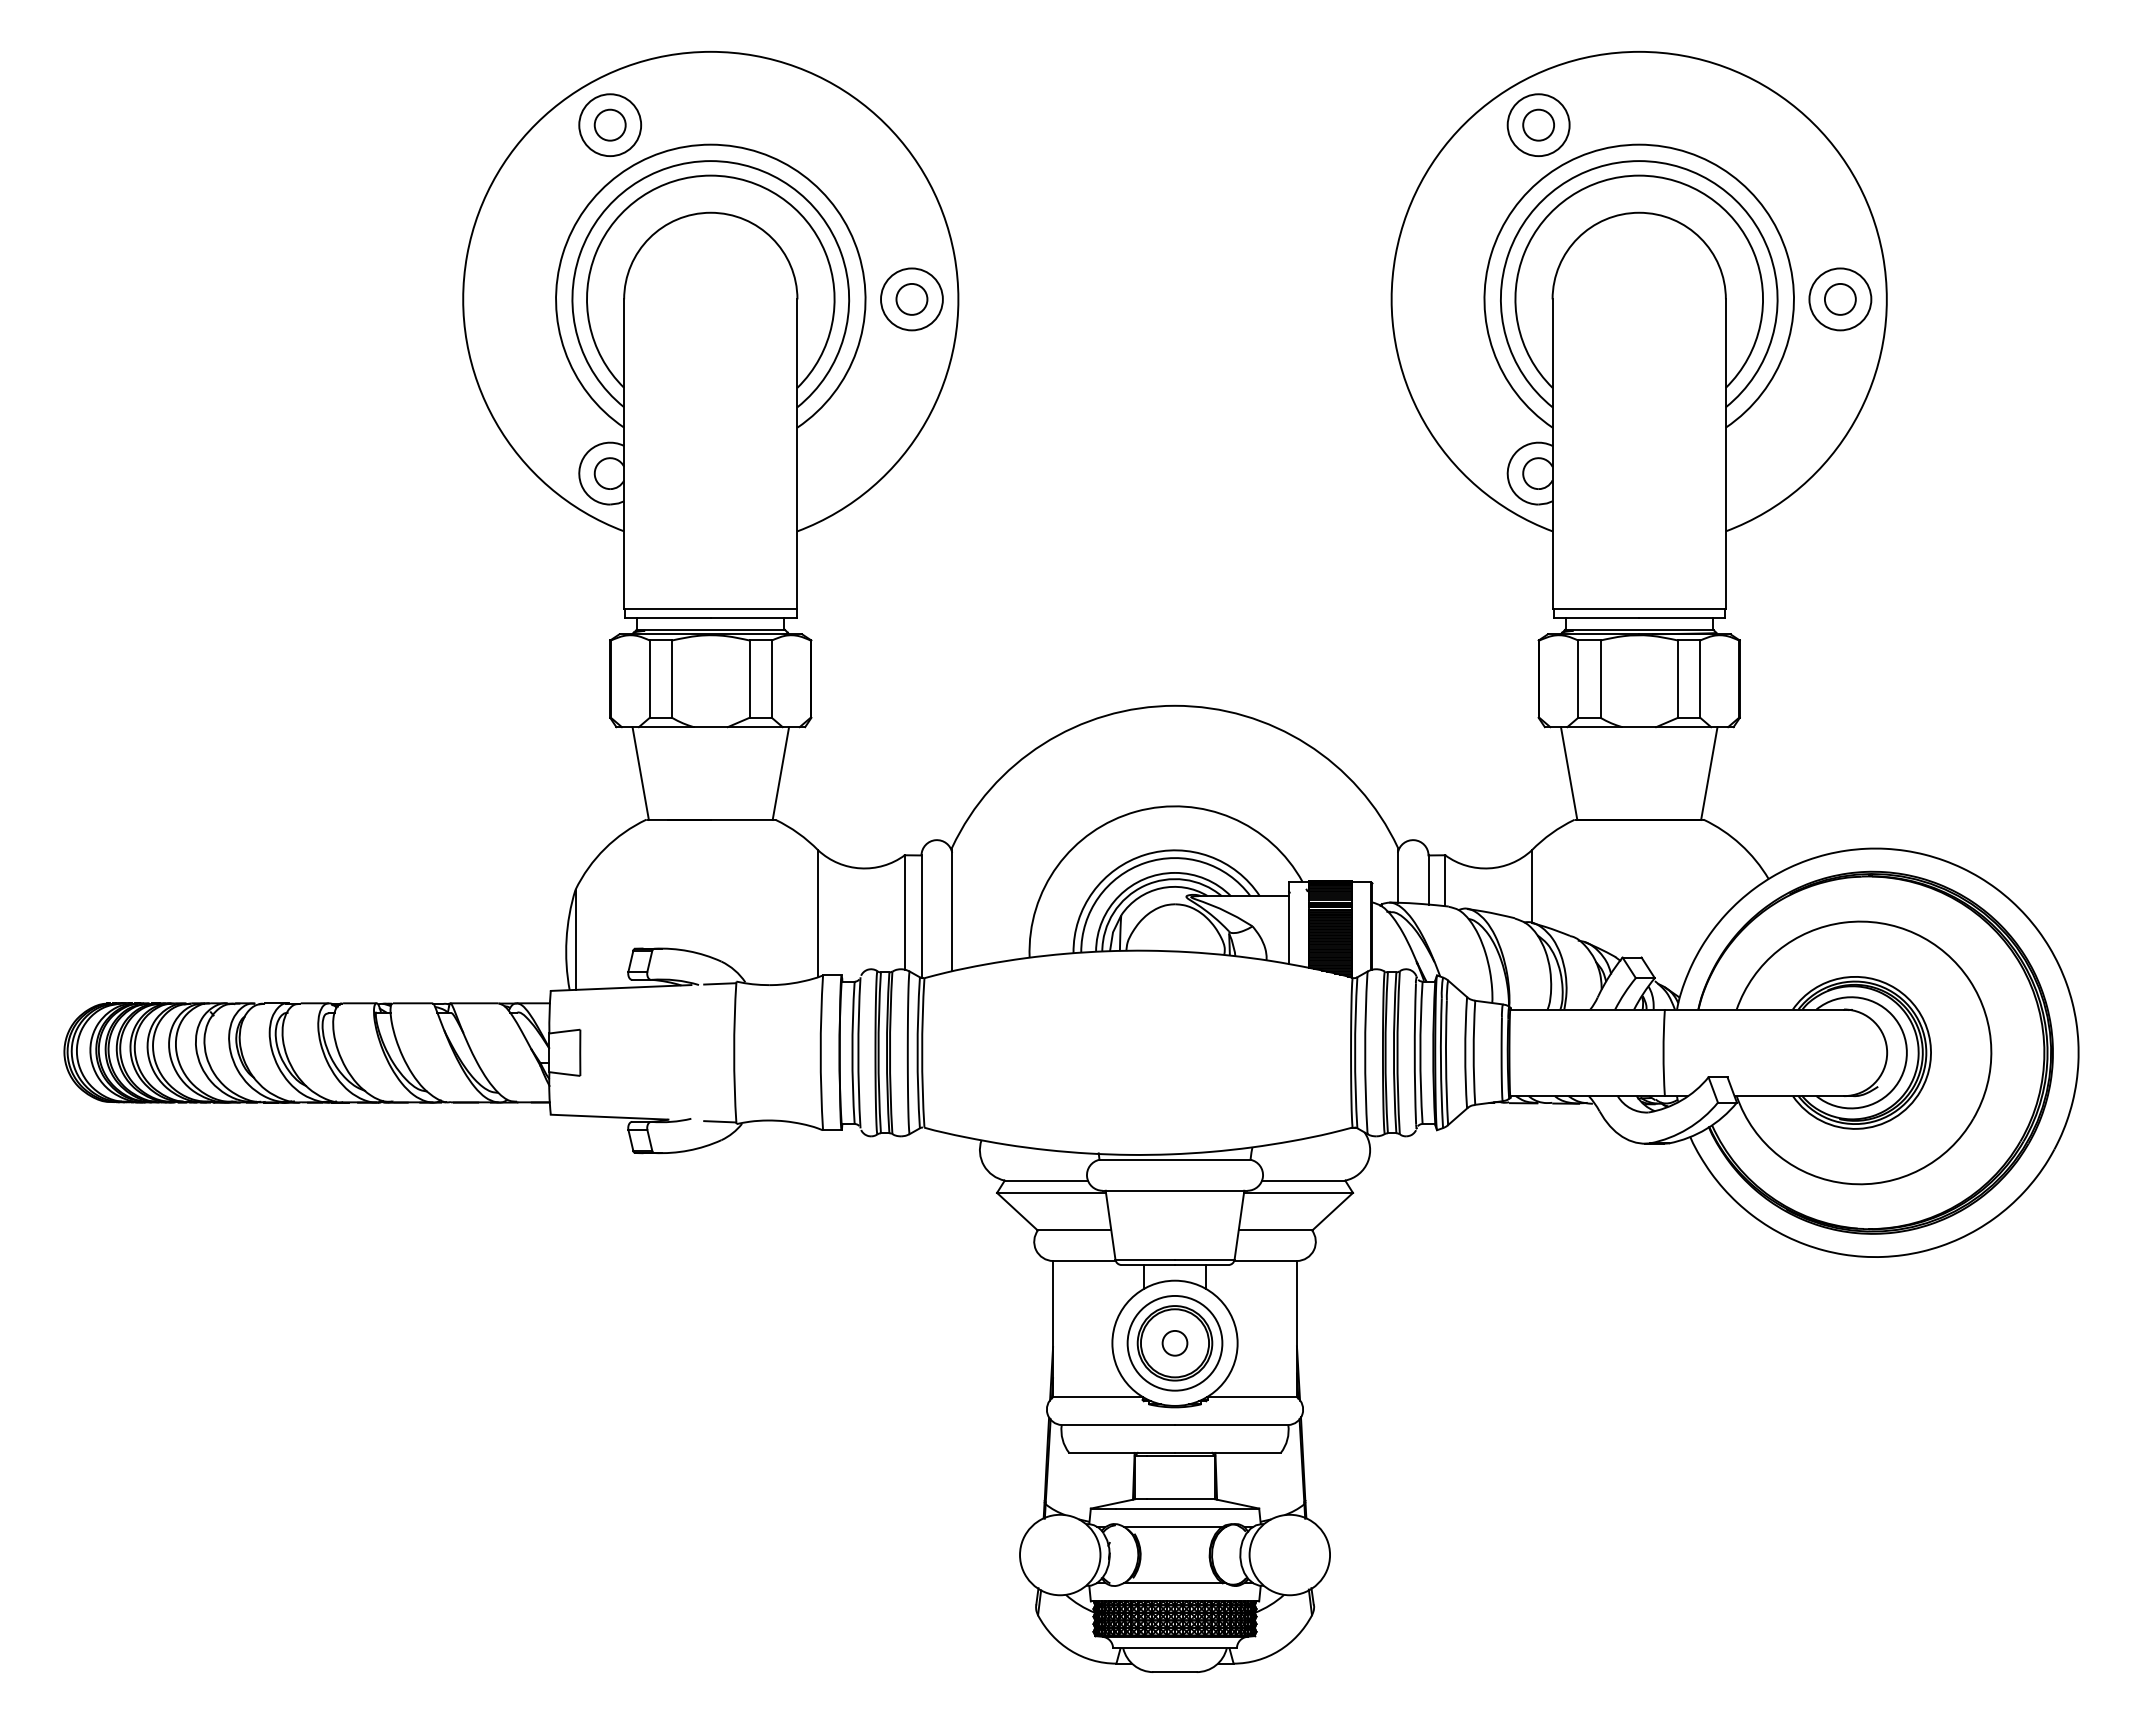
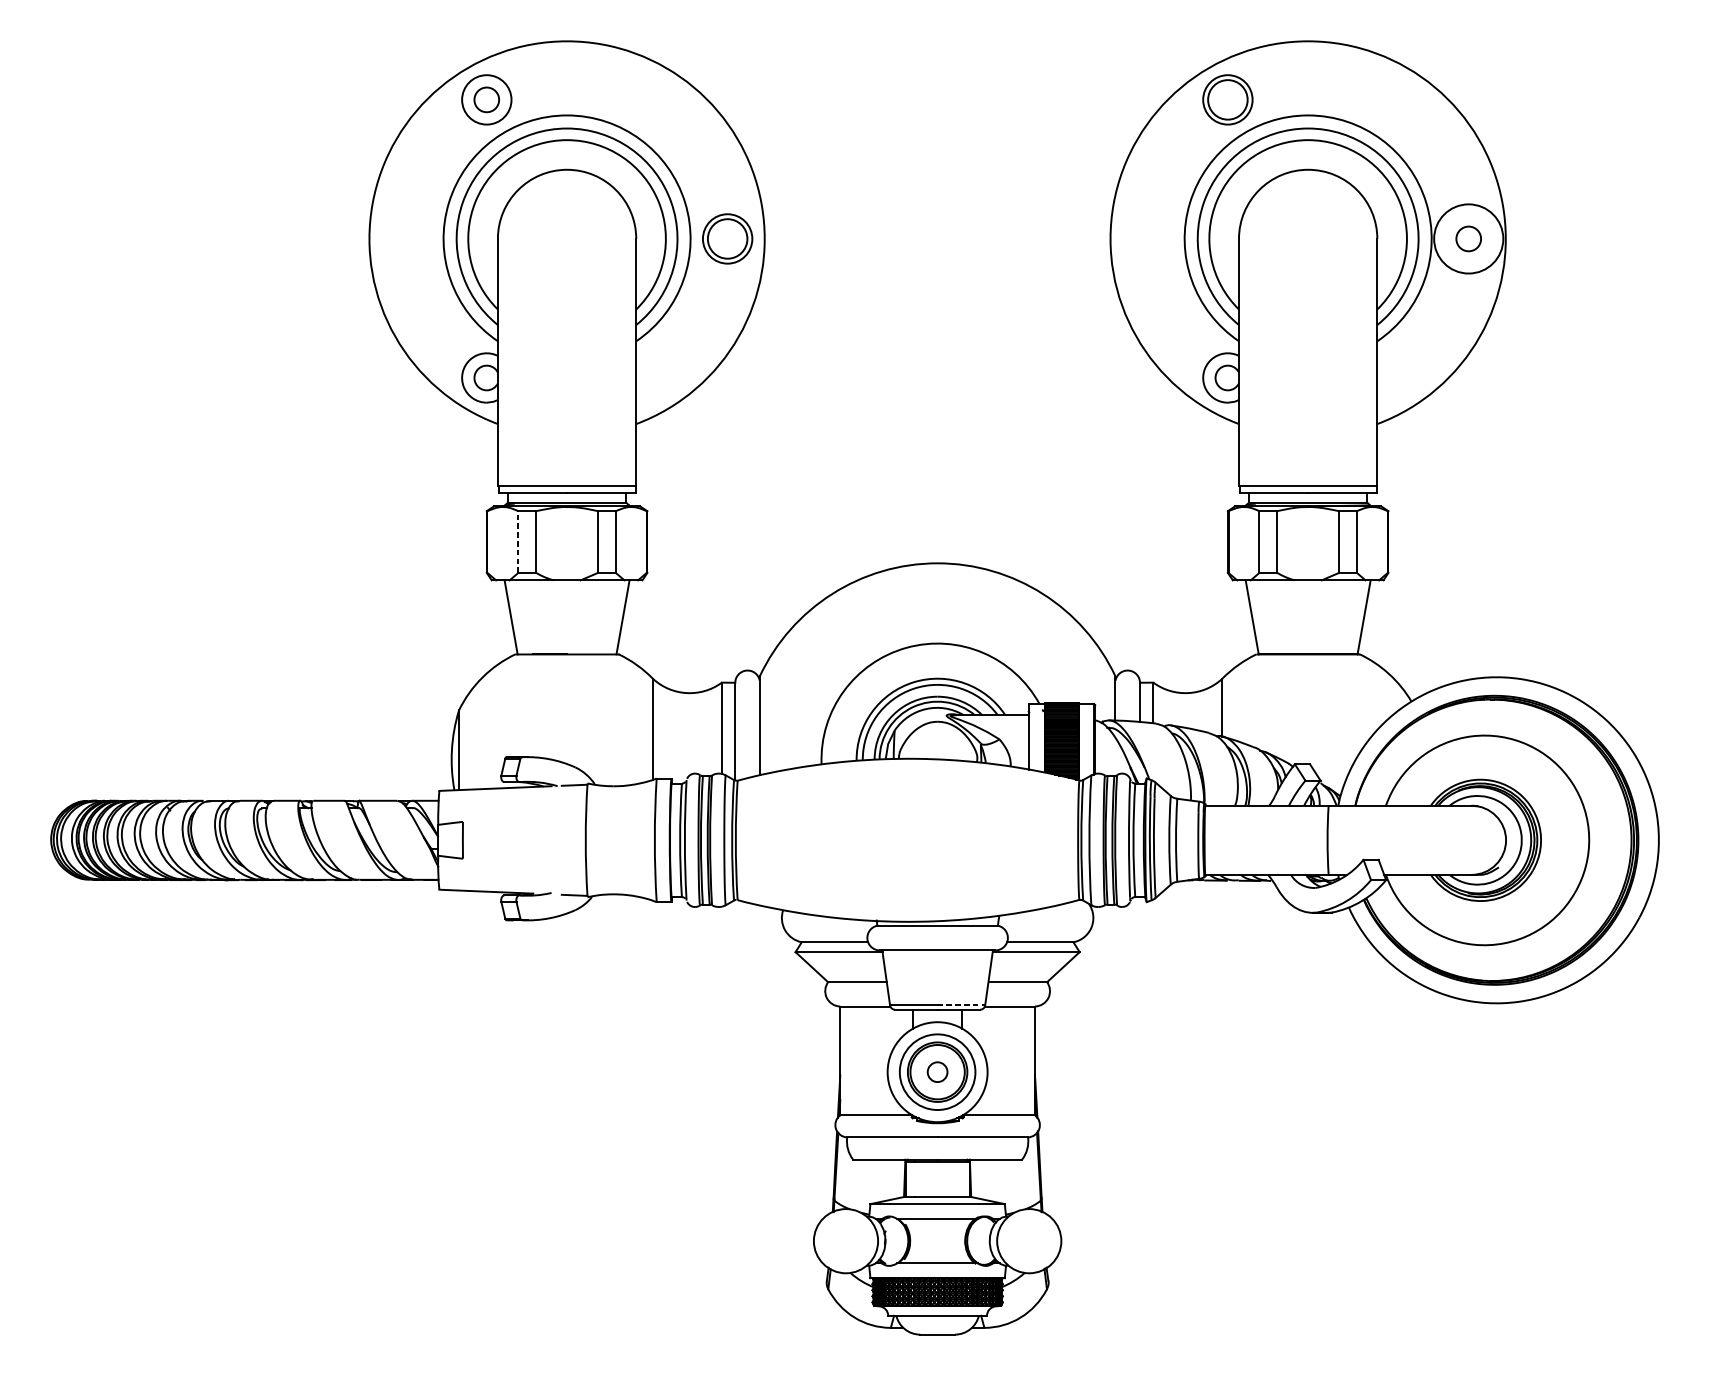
circle: (1538, 124) -> (1227, 99), size x1.6
circle: (911, 298) -> (727, 238), size x1.6
circle: (1840, 299) -> (1468, 239), size x1.4
line: (649, 679) -> (518, 542), solid -> dashed
line: (1204, 1259) -> (961, 1005), solid -> dashed

